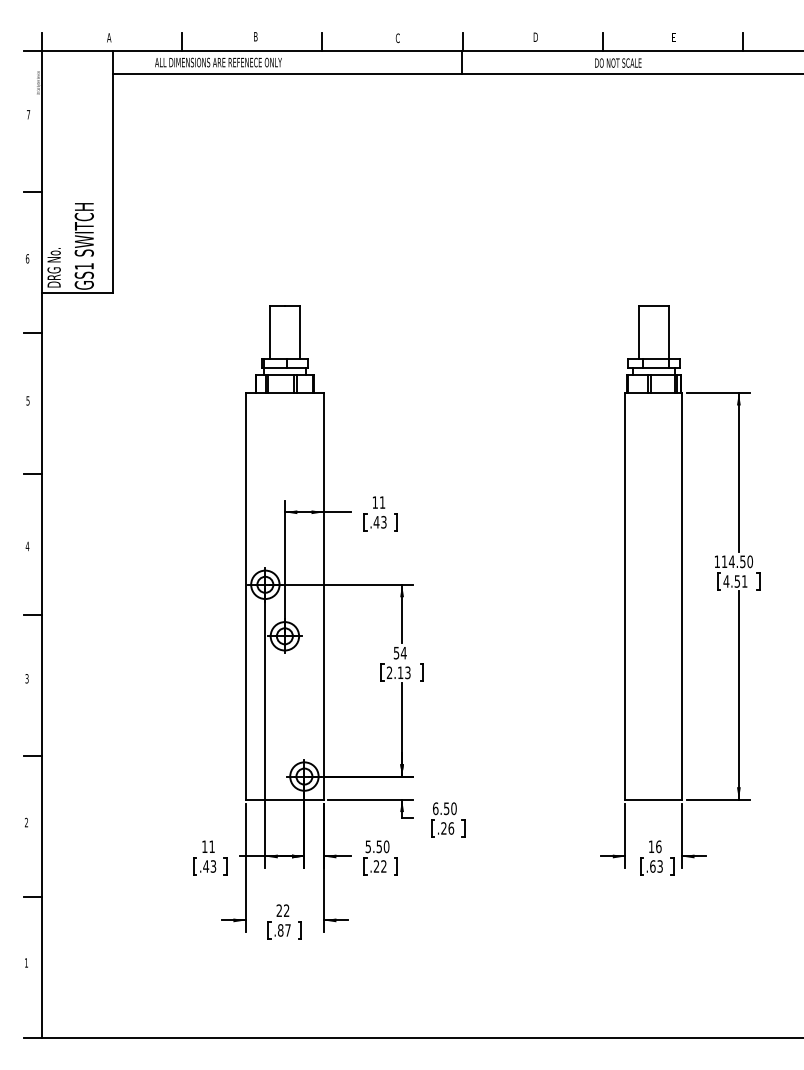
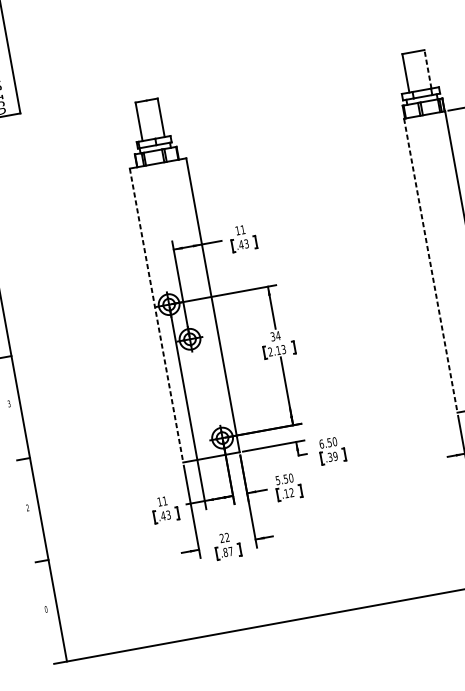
line: (669, 332) -> (428, 69), solid -> dashed
line: (245, 596) -> (156, 315), solid -> dashed
line: (625, 596) -> (431, 265), solid -> dashed
text: (396, 652) -> (272, 336), 54 -> 34
text: (447, 828) -> (332, 456), .26 -> .39
text: (375, 866) -> (285, 493), .22 -> .12
text: (26, 962) -> (46, 609), 1 -> 0

